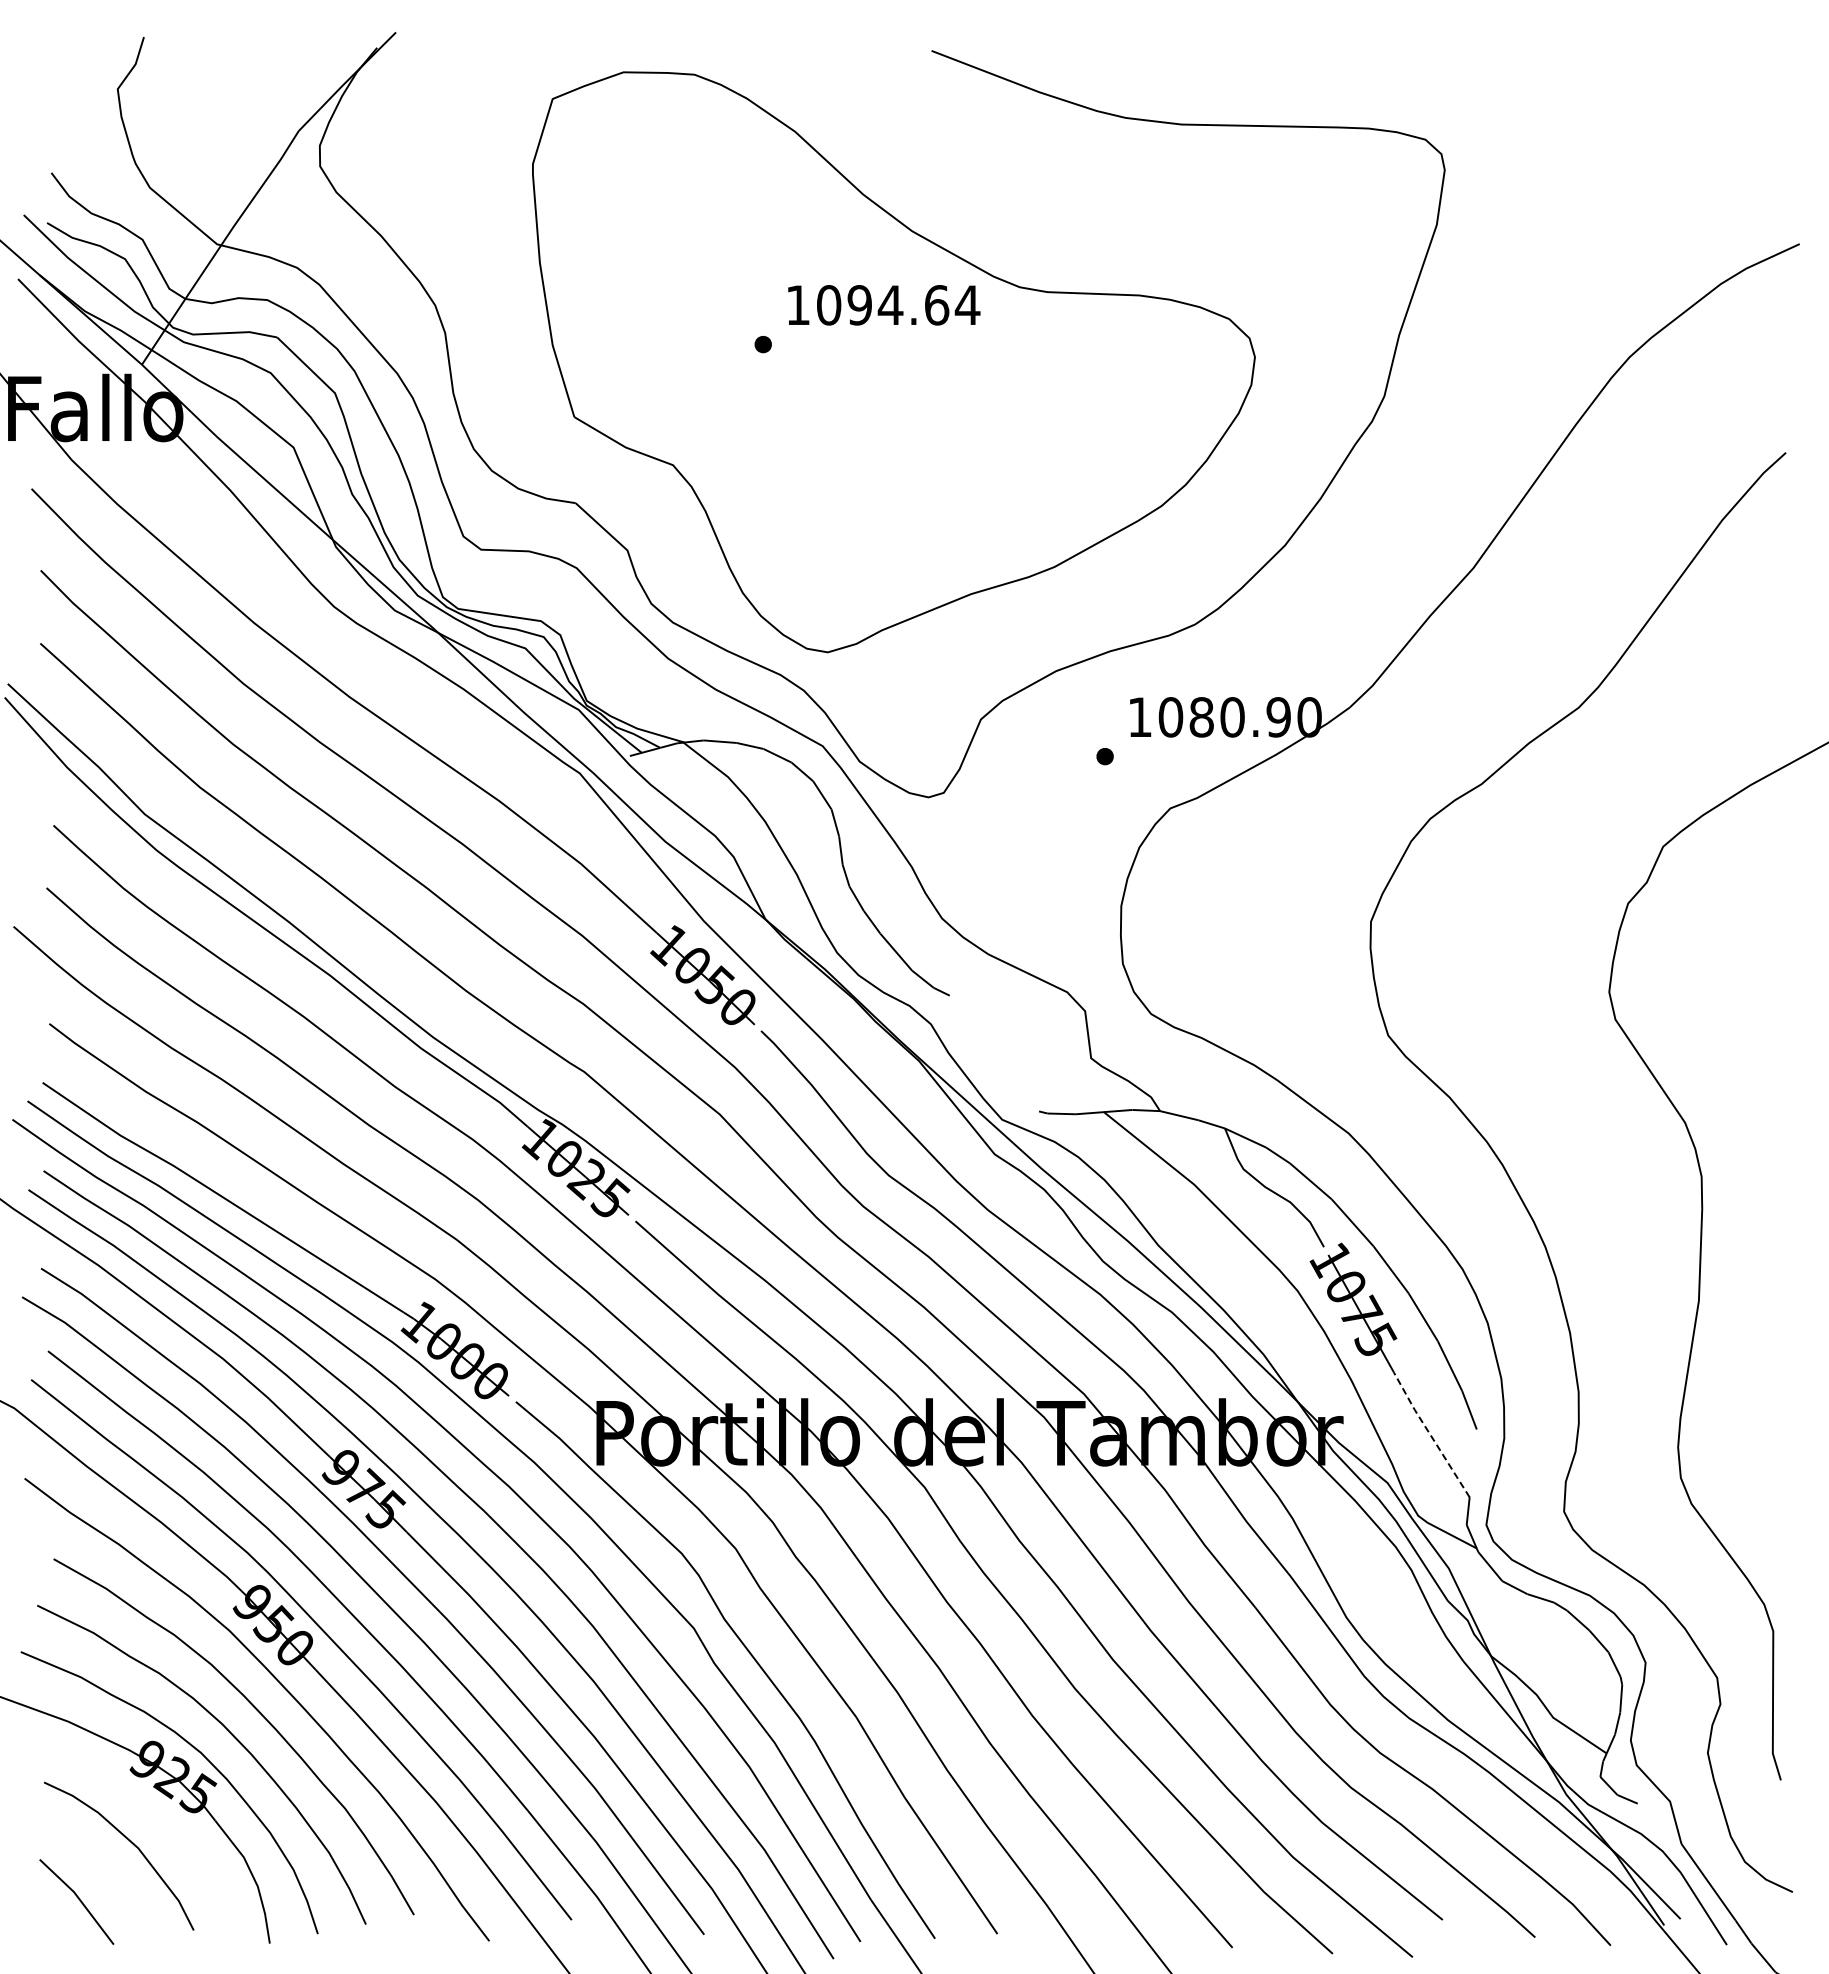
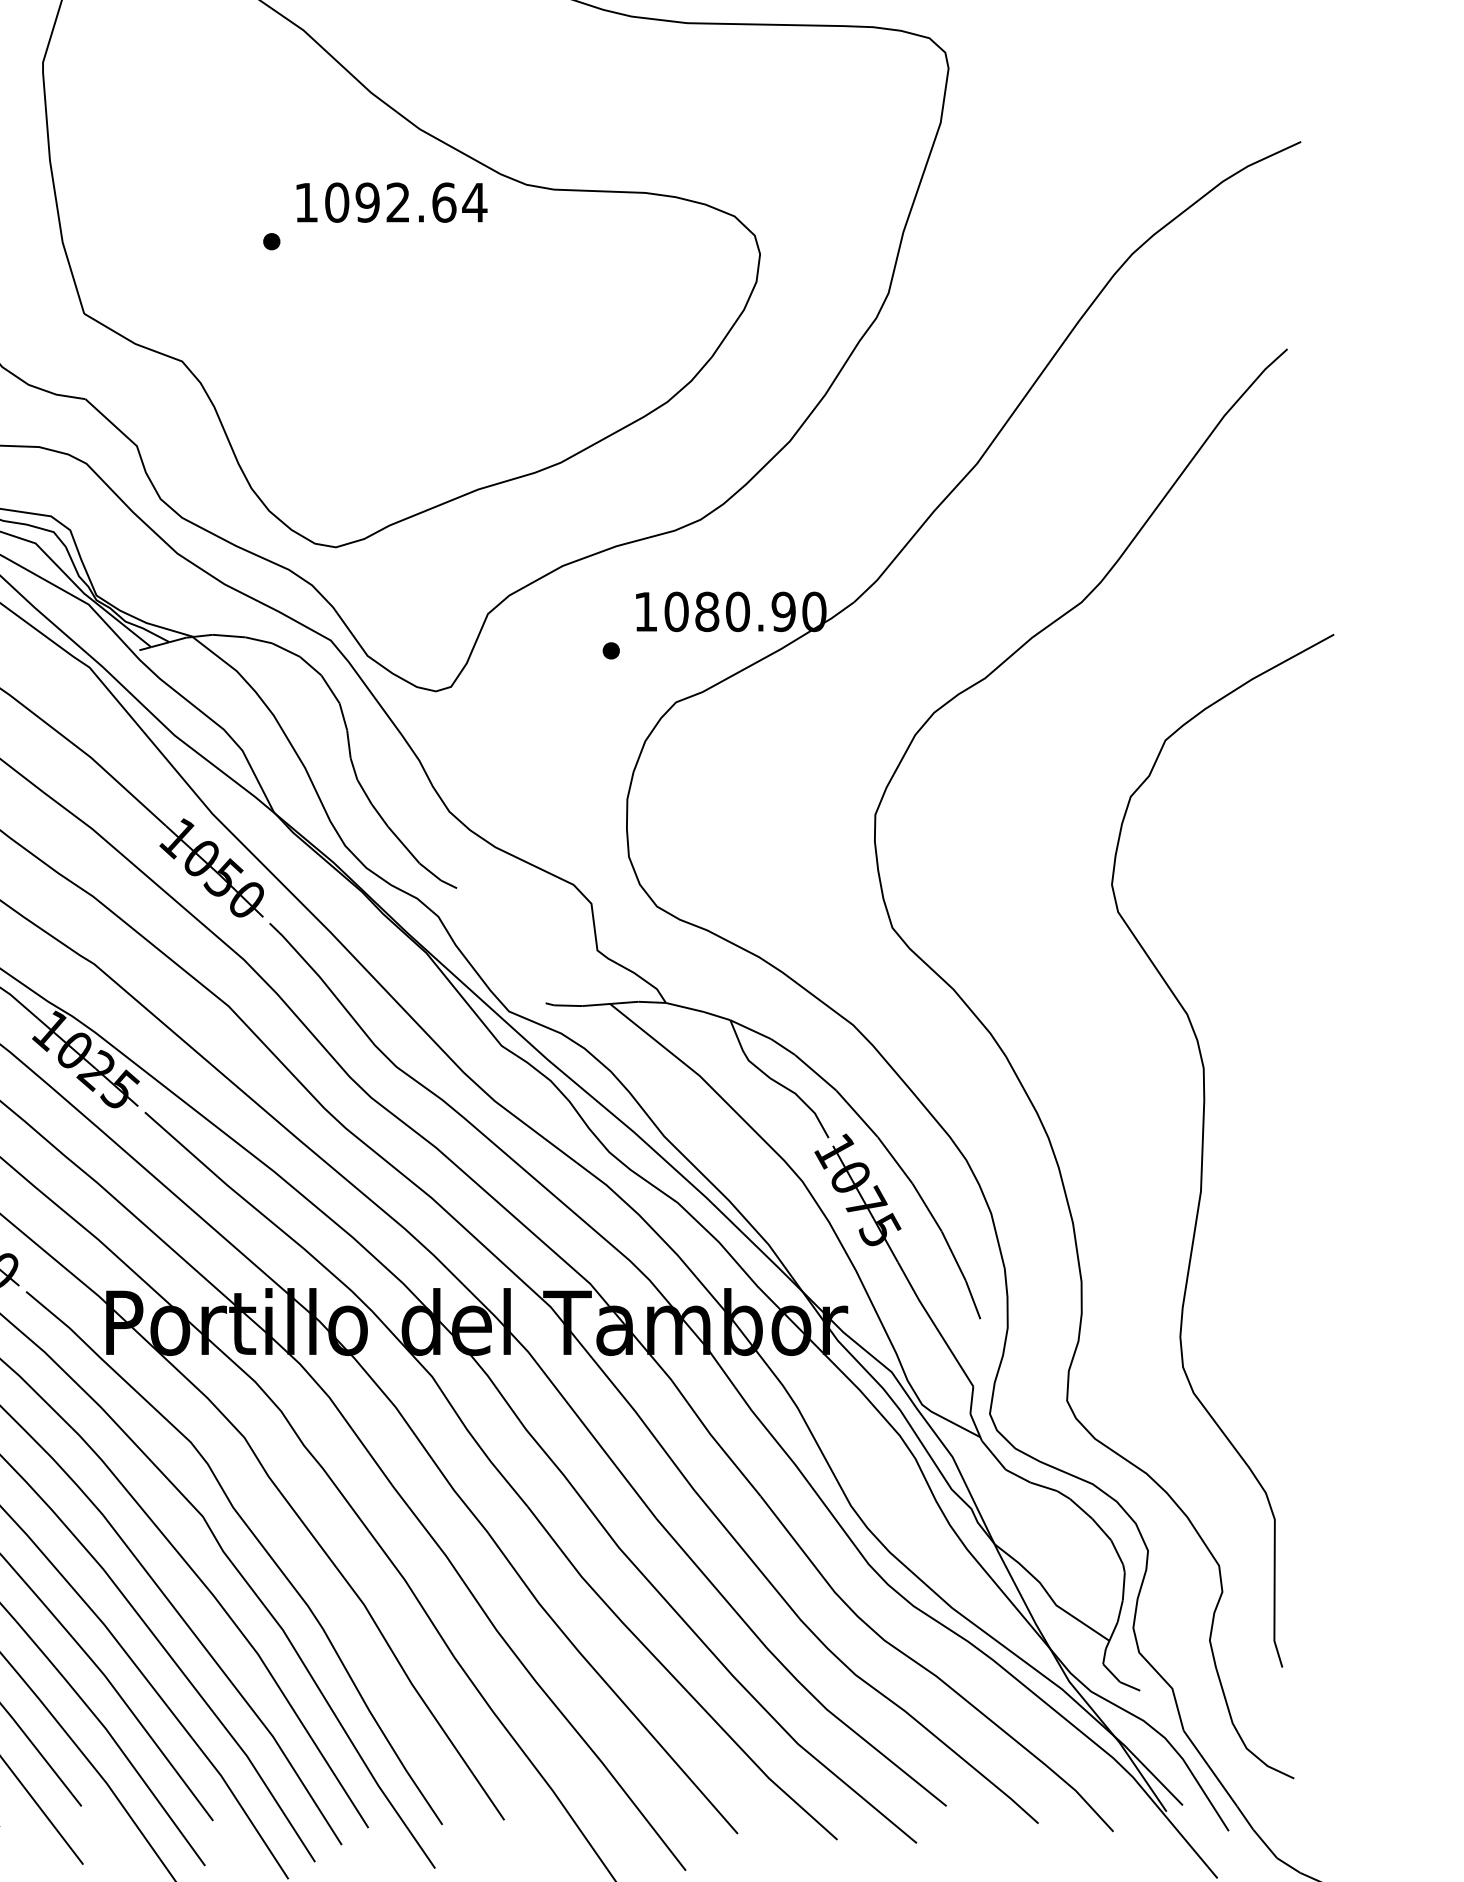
text: (890, 304) -> (398, 201), 1094.64 -> 1092.64
line: (1430, 1434) -> (934, 1324), dashed -> solid

